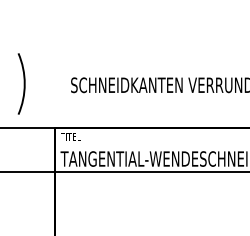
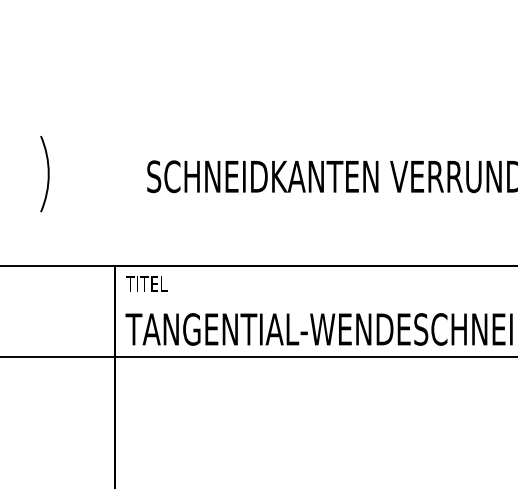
part: (21, 83) -> (44, 173), size x0.6

